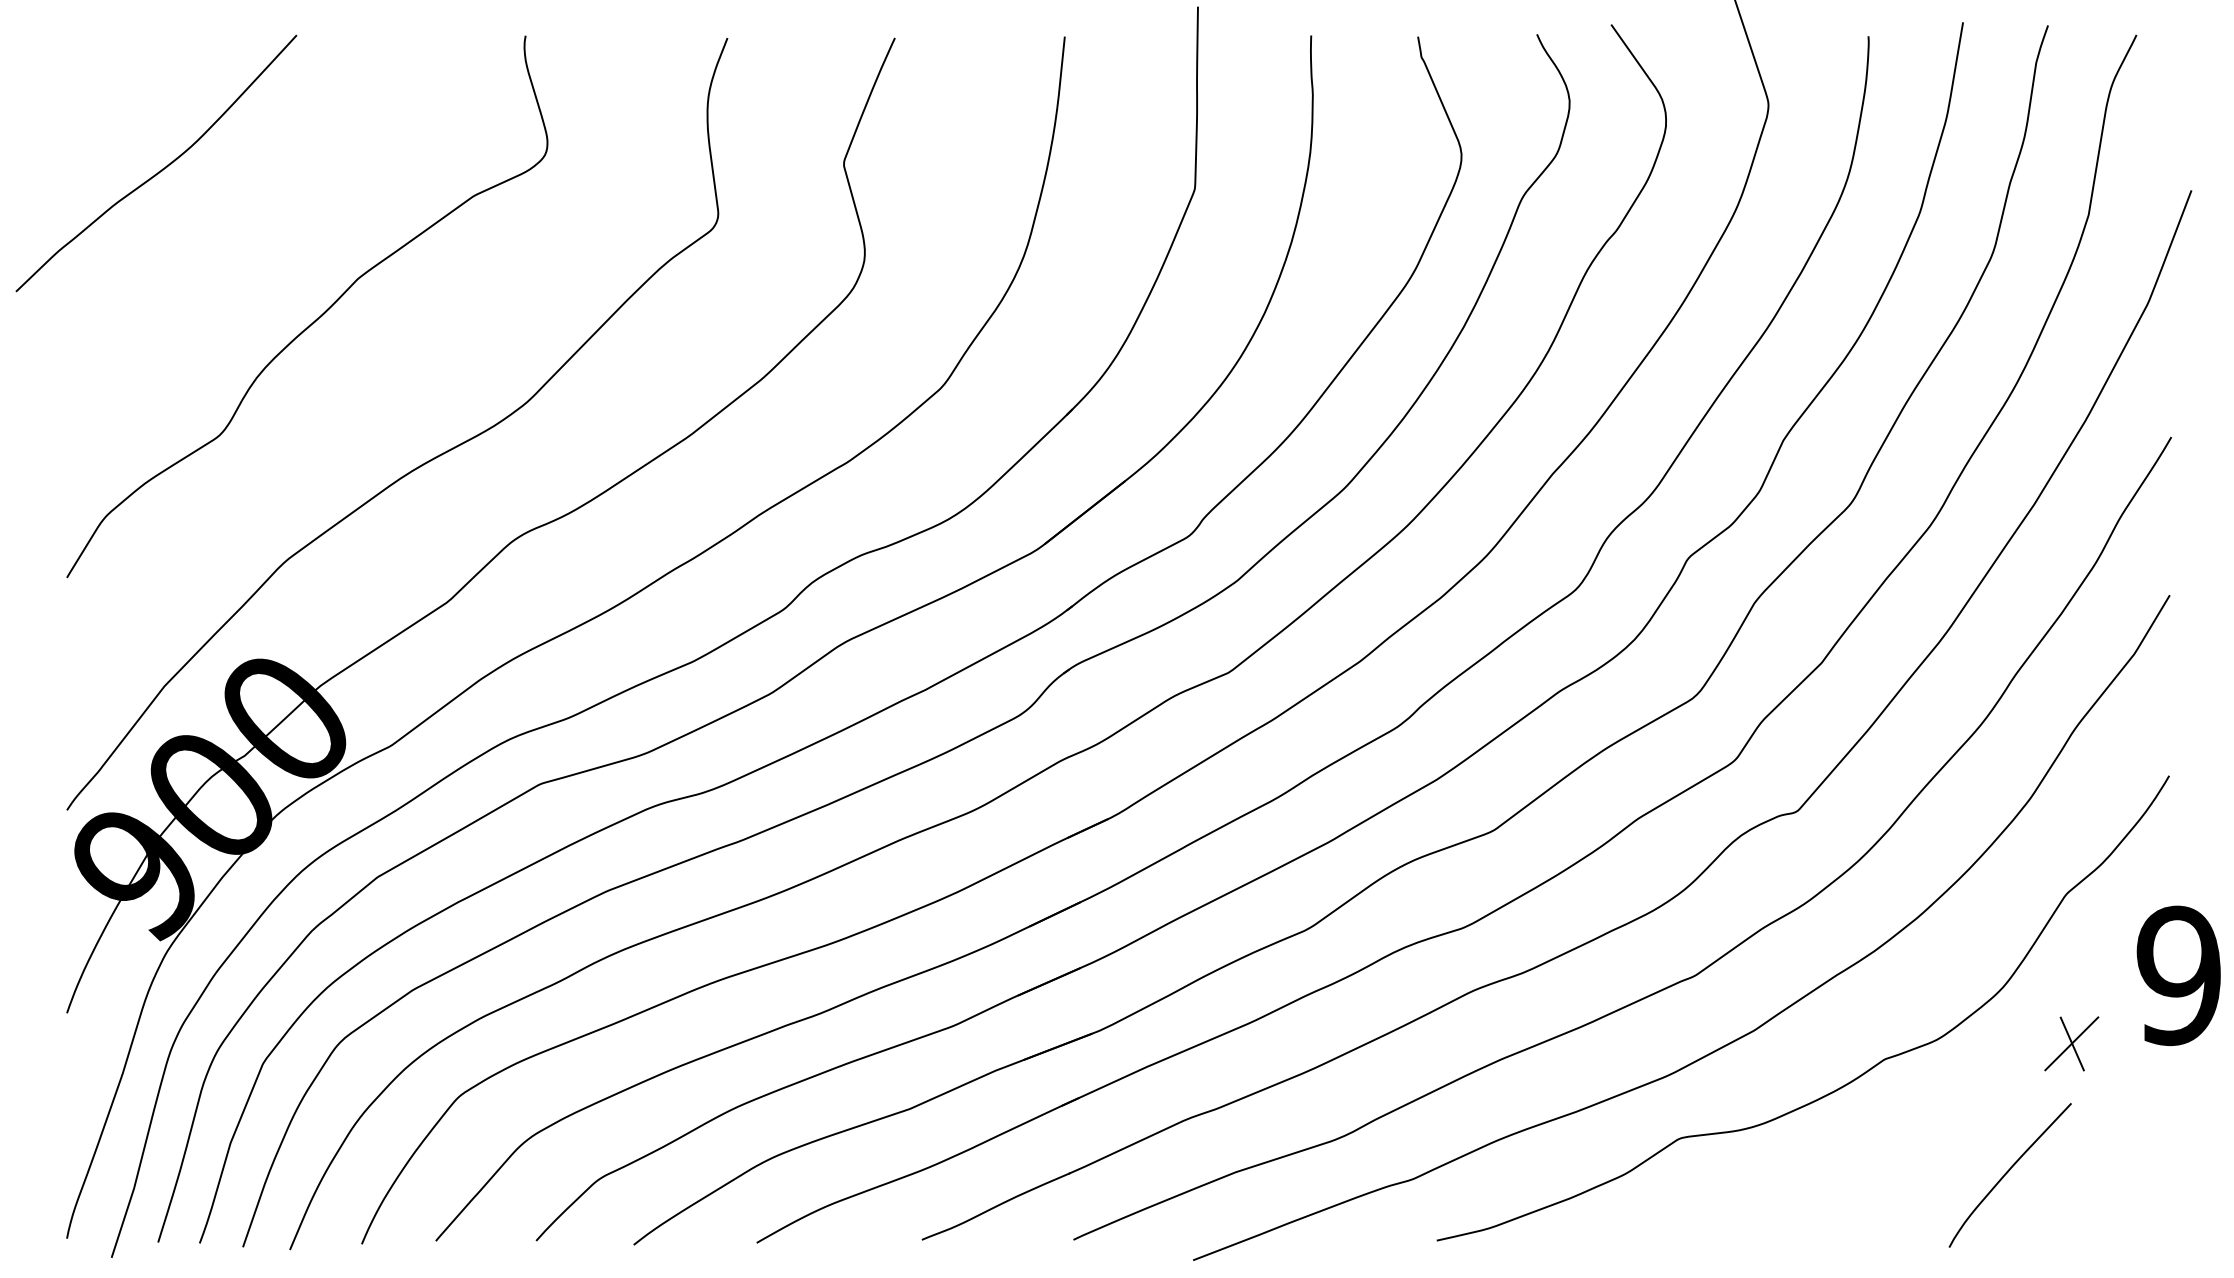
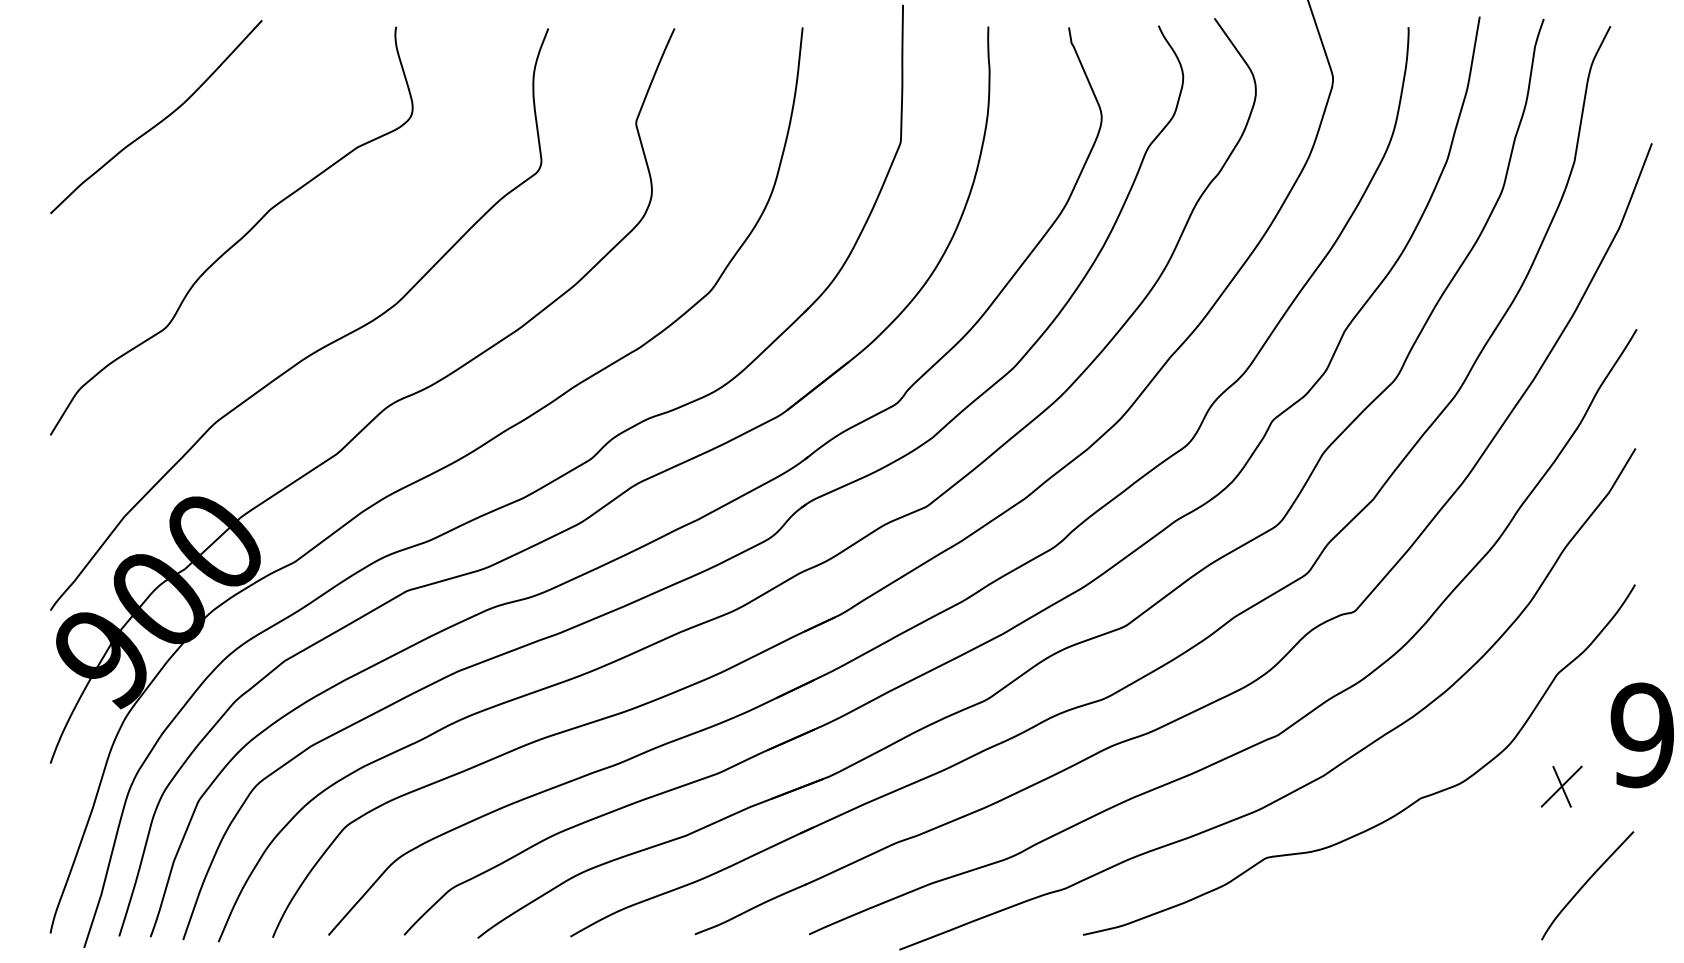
curve: (162, 168) -> (160, 120), moved
curve: (2007, 1173) -> (1585, 884), moved

